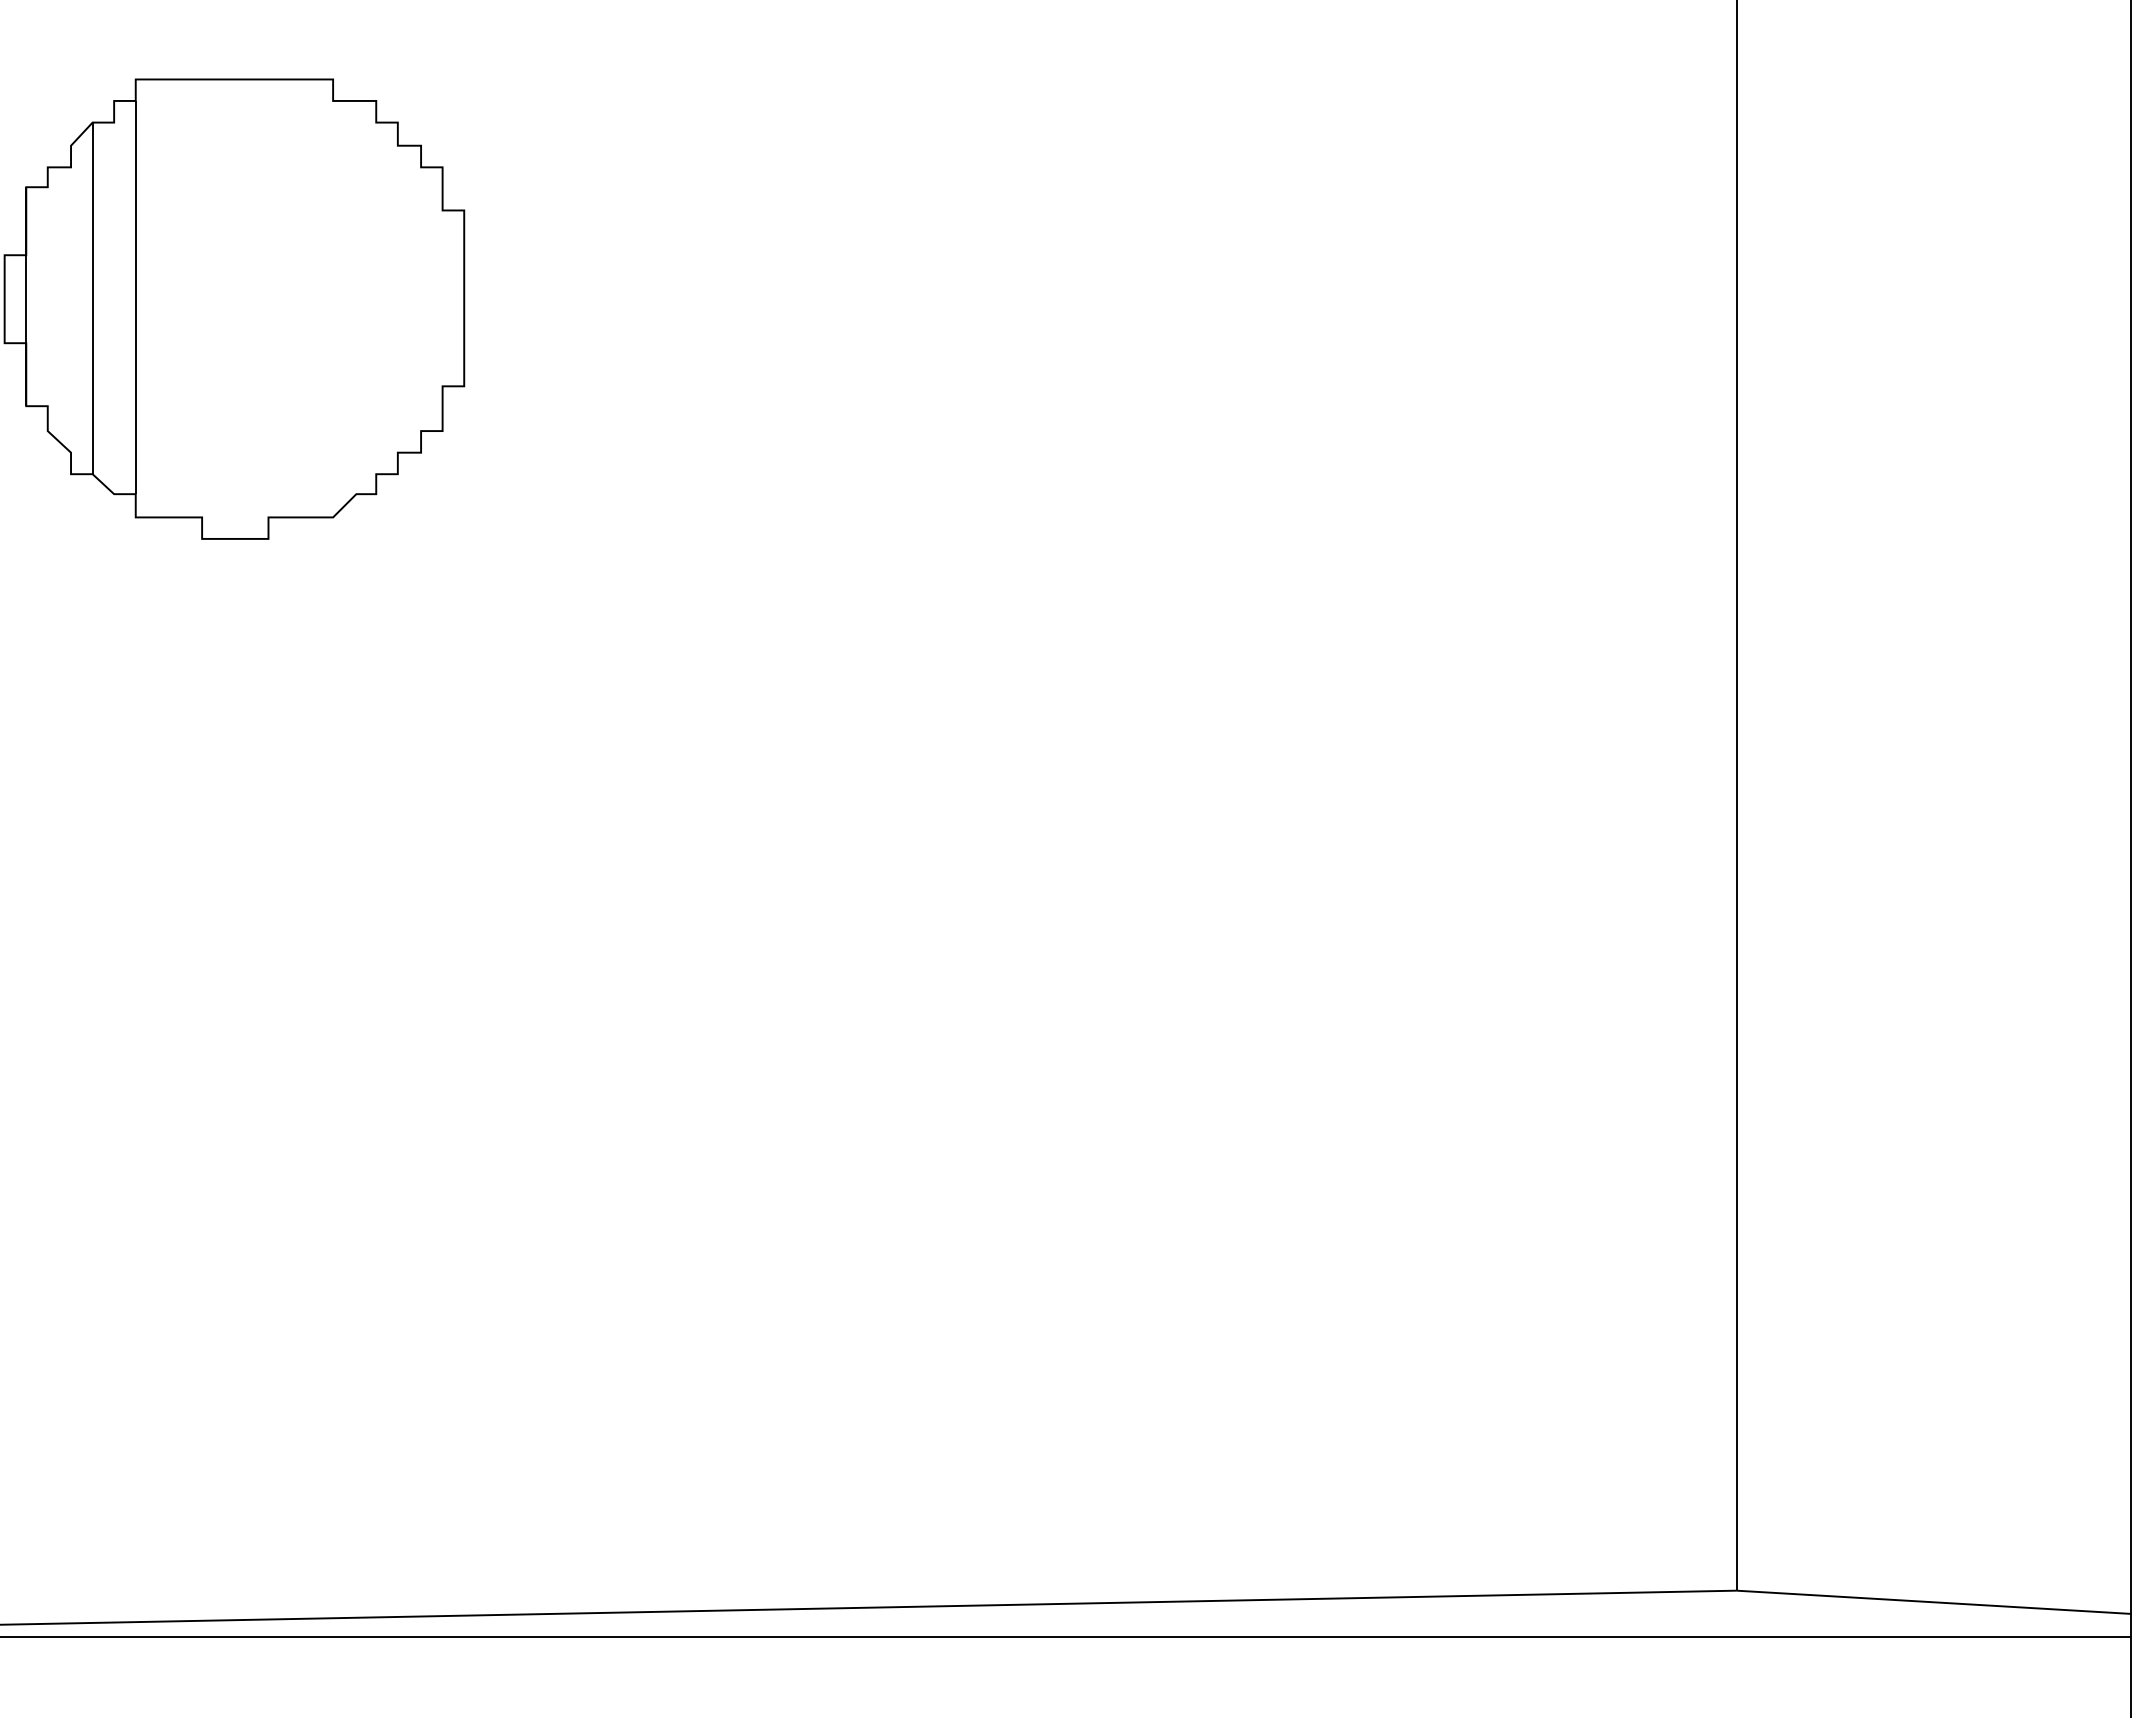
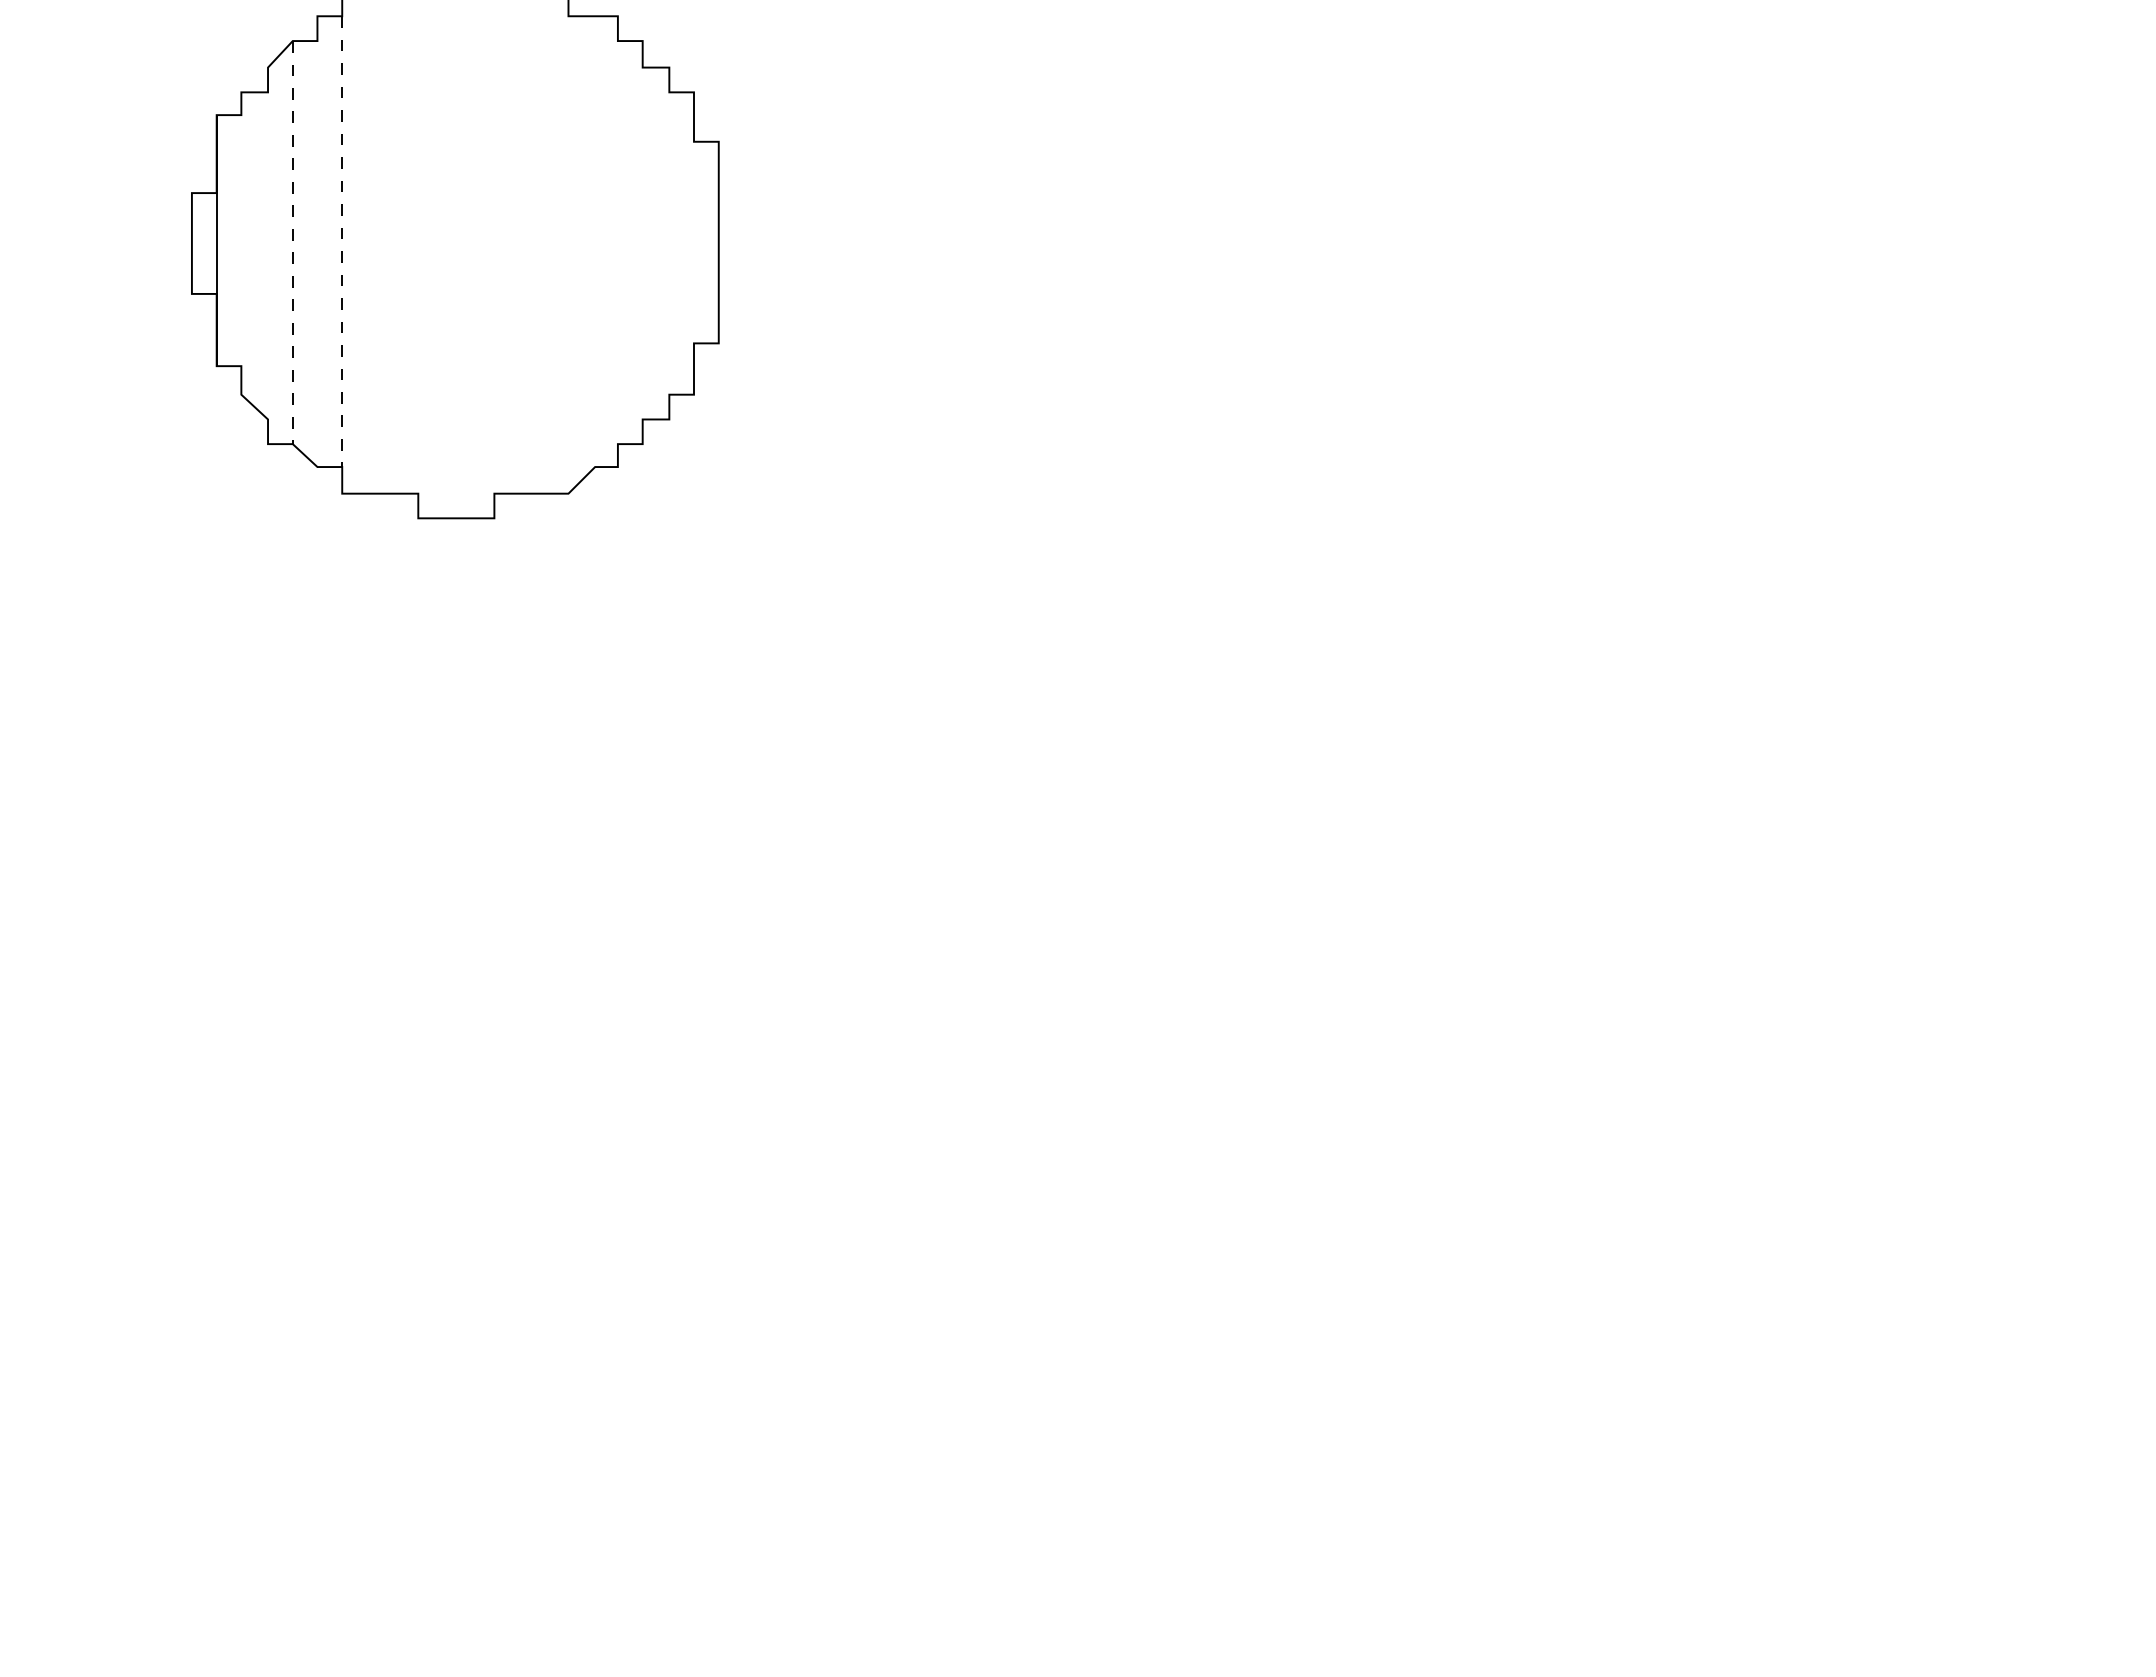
line: (135, 297) -> (341, 241), solid -> dashed
line: (92, 298) -> (292, 242), solid -> dashed

